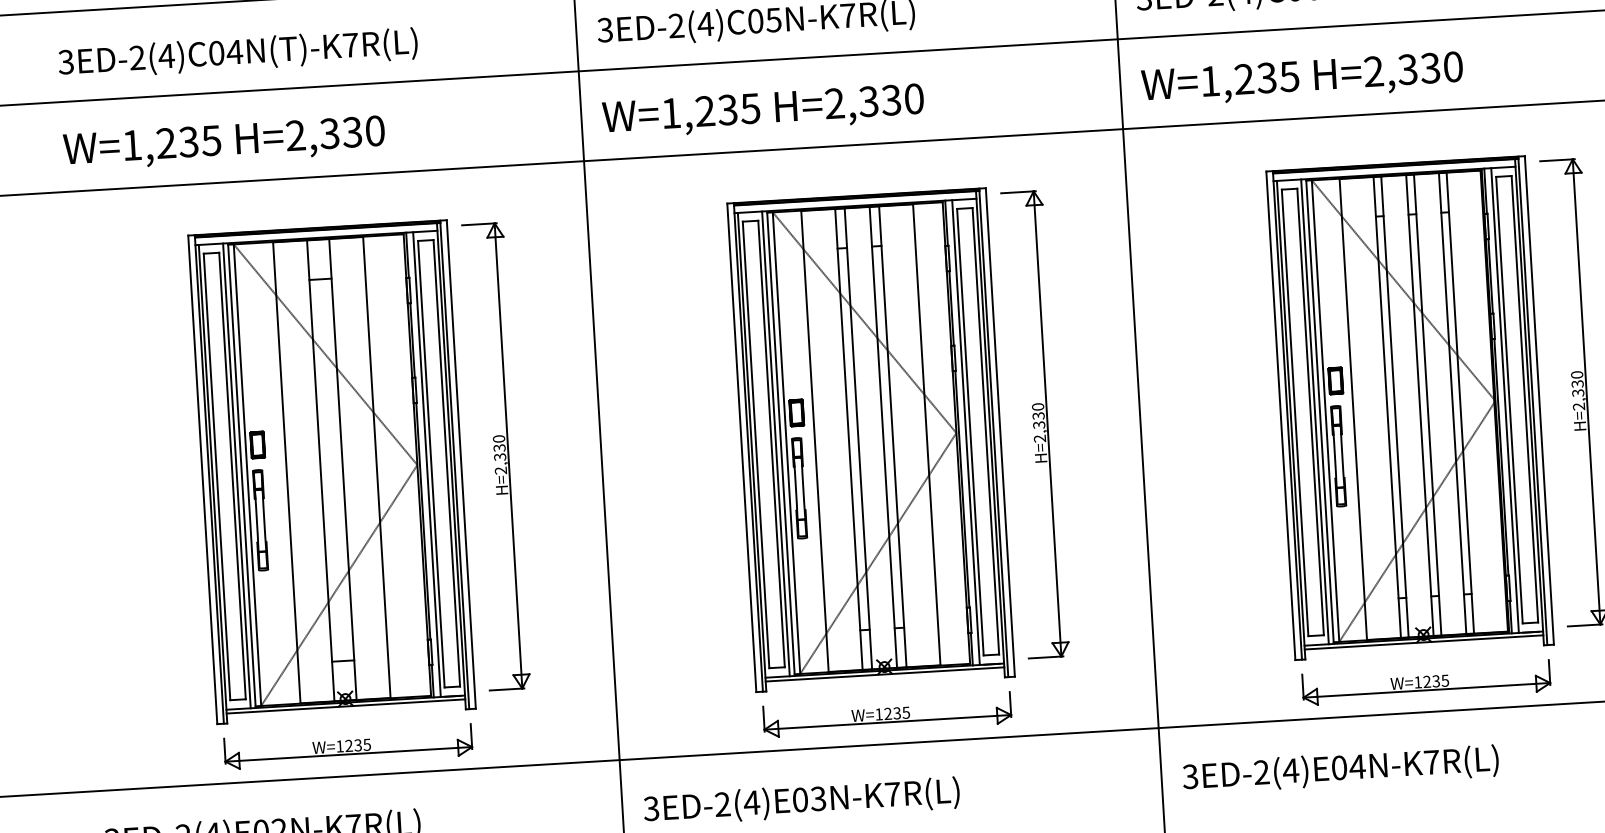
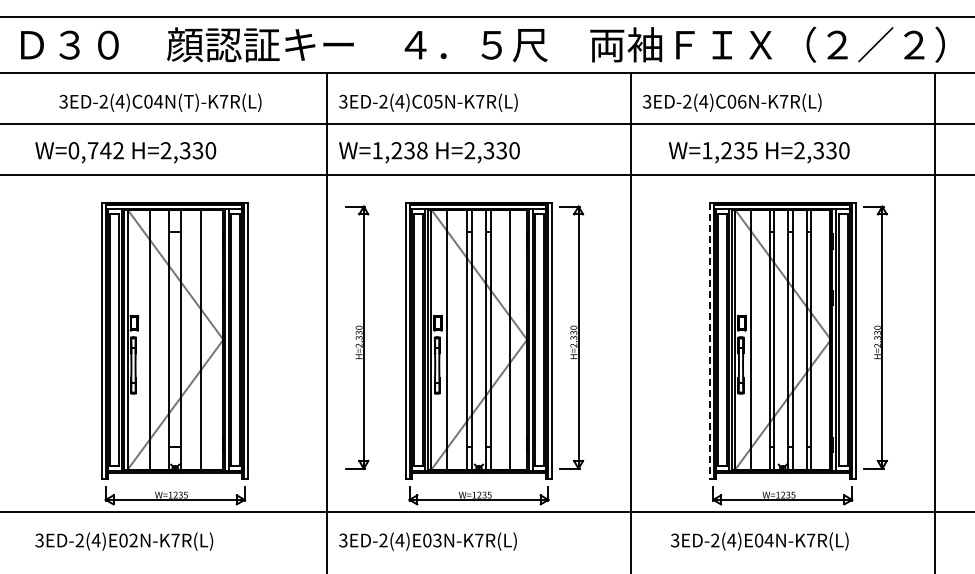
text: (238, 53) -> (160, 102), moved
text: (1301, 79) -> (758, 152), moved
text: (750, 108) -> (422, 150), W=1,235 -> W=1,238
text: (170, 142) -> (95, 150), W=1,235 -> W=0,742
line: (1280, 415) -> (709, 340), solid -> dashed
part: (497, 456) -> (357, 337), moved
text: (1340, 769) -> (759, 541), moved

